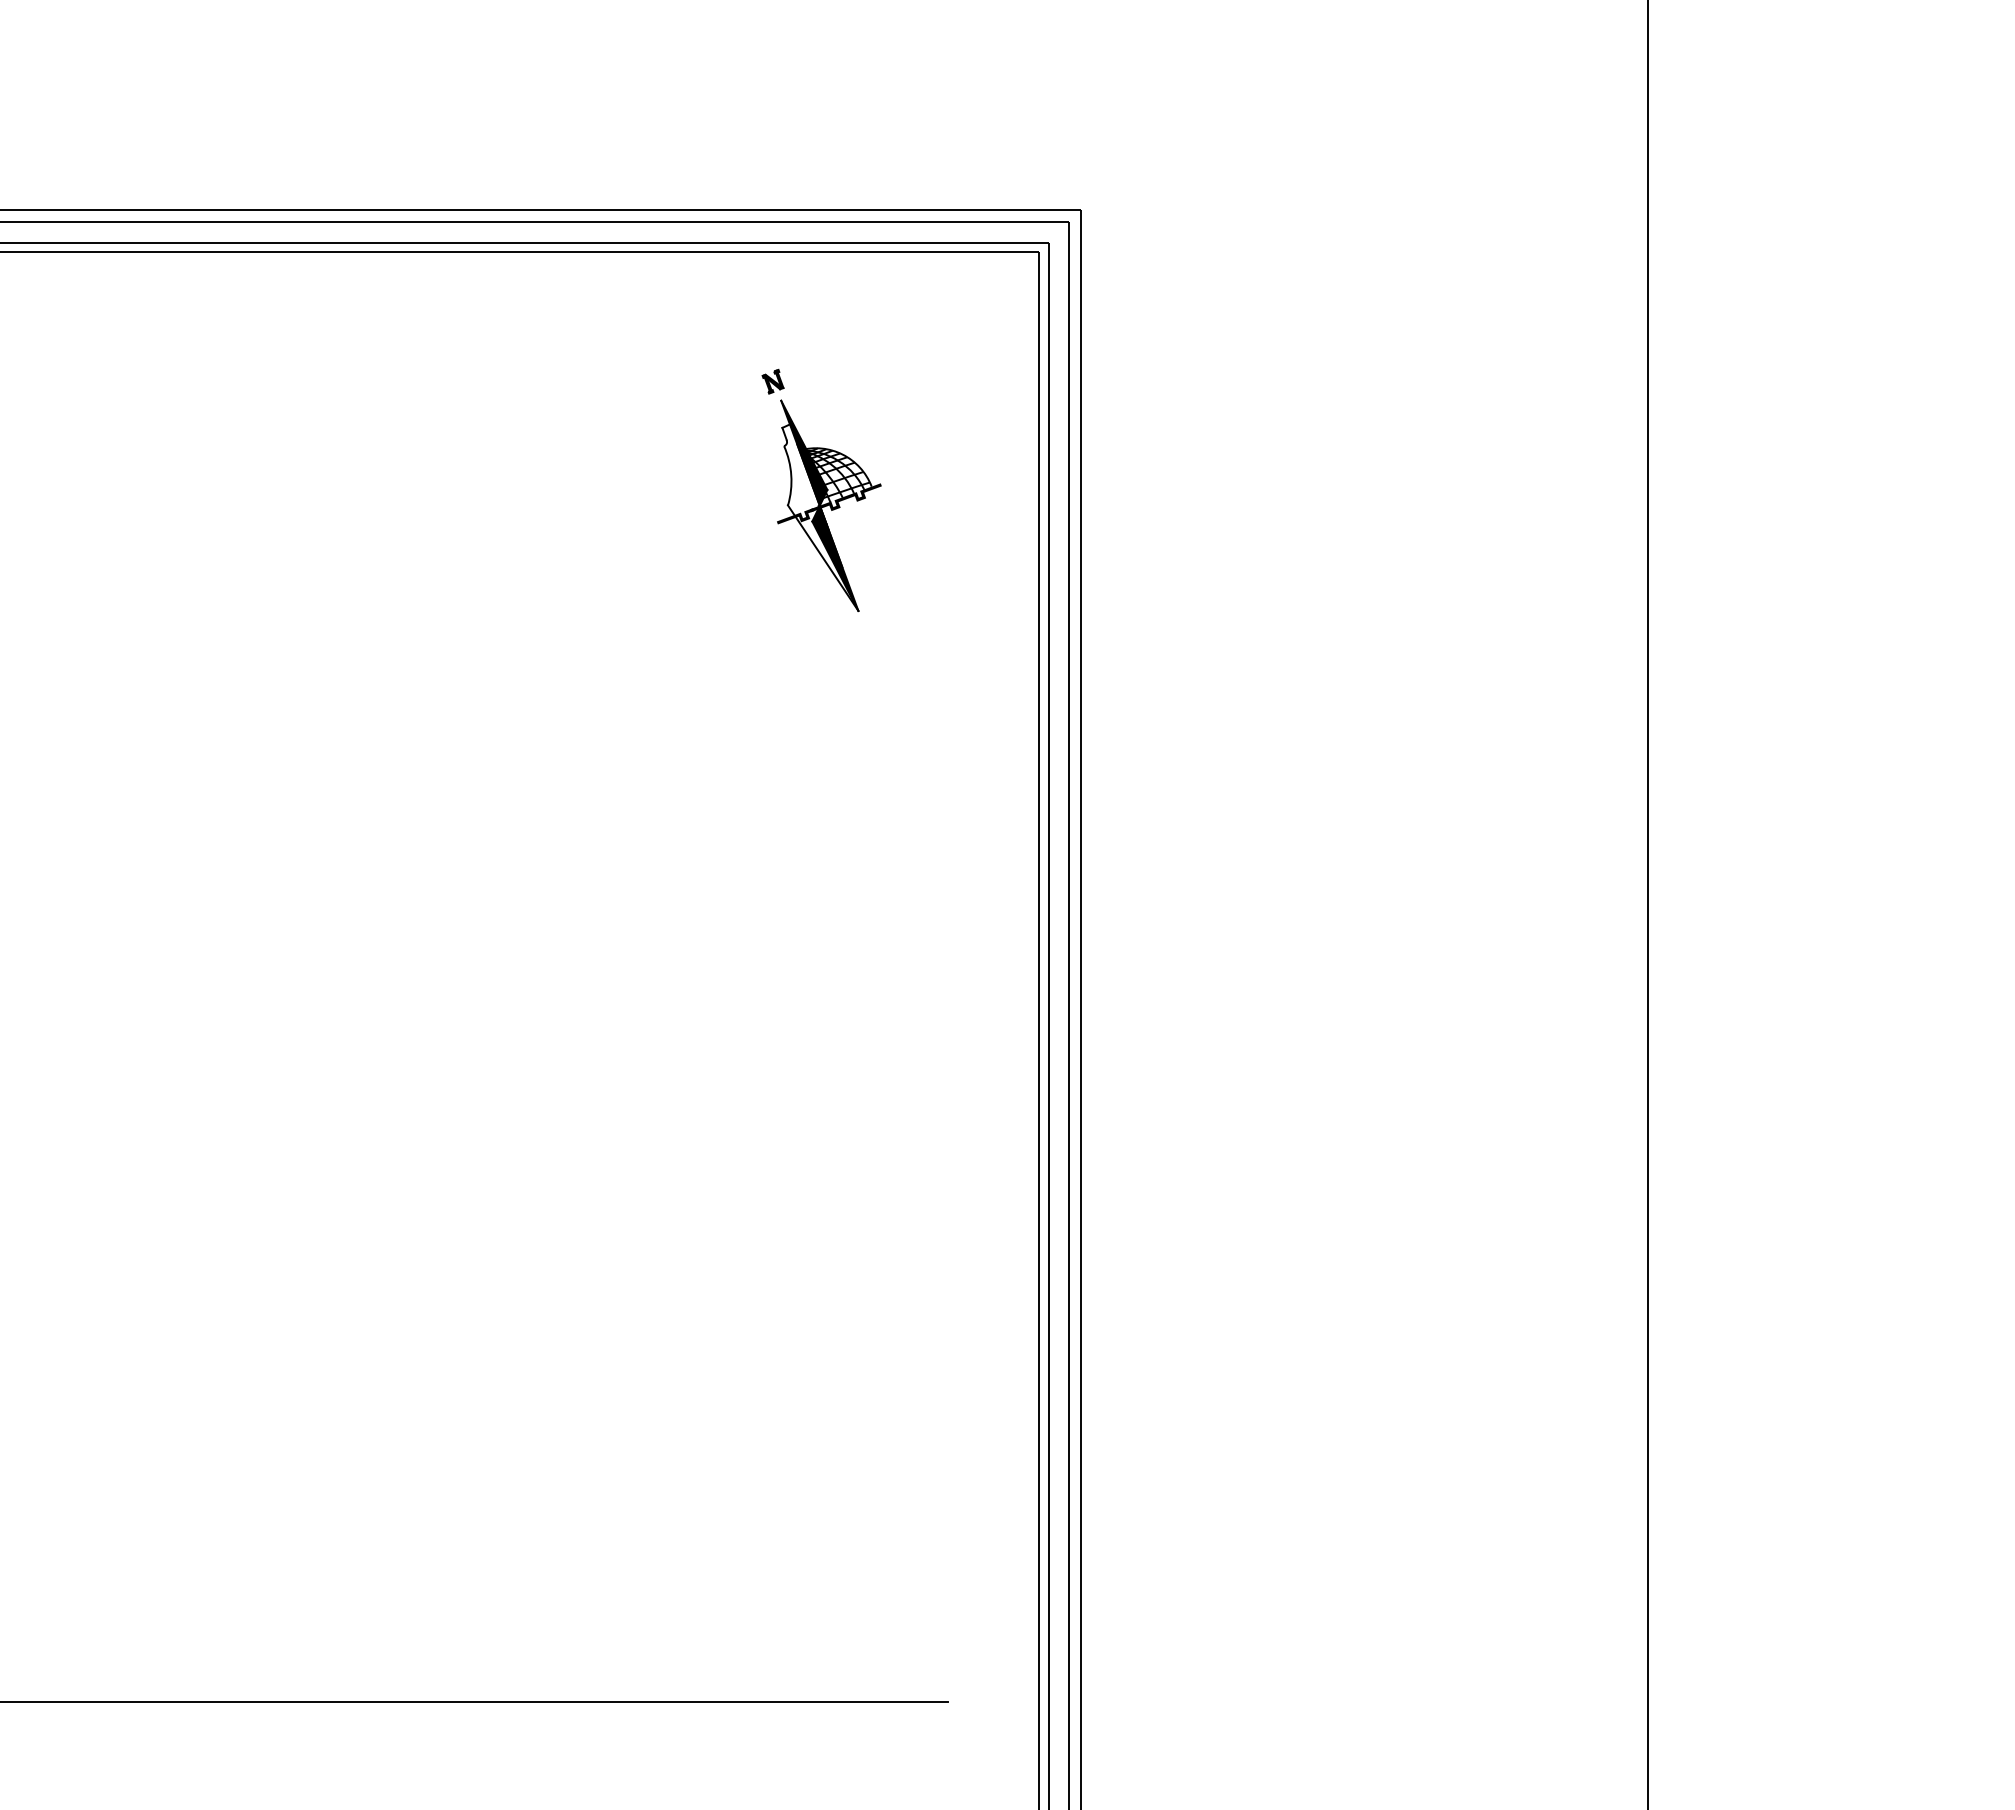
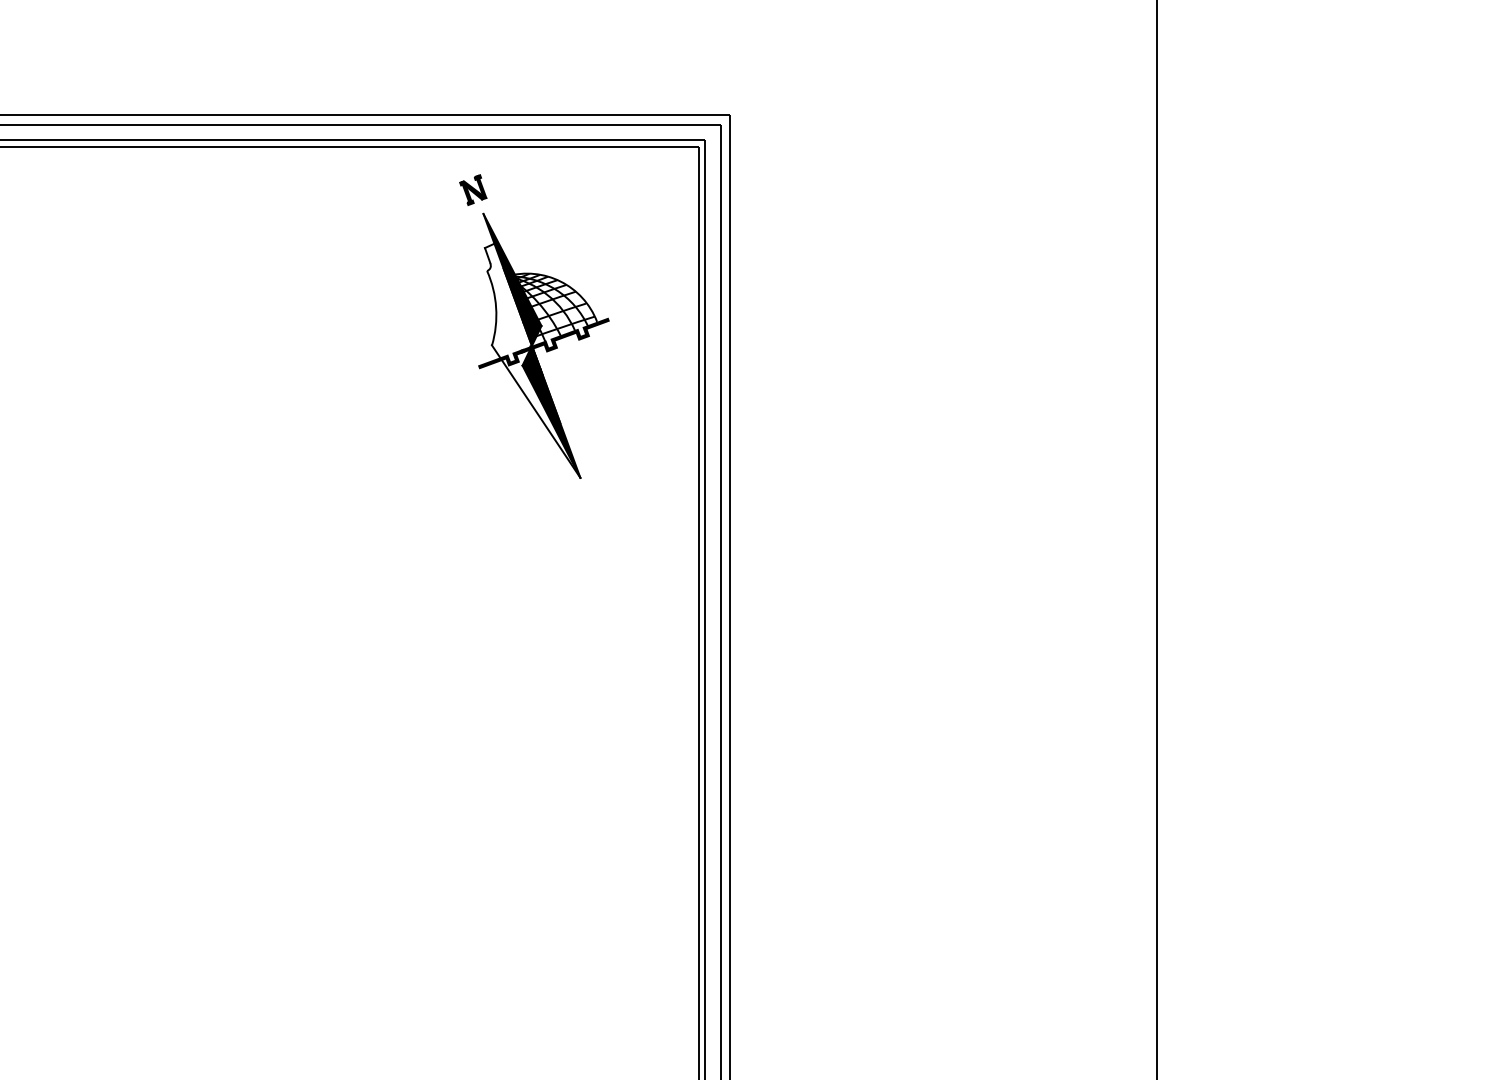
part: (821, 490) -> (534, 326), size x1.67

